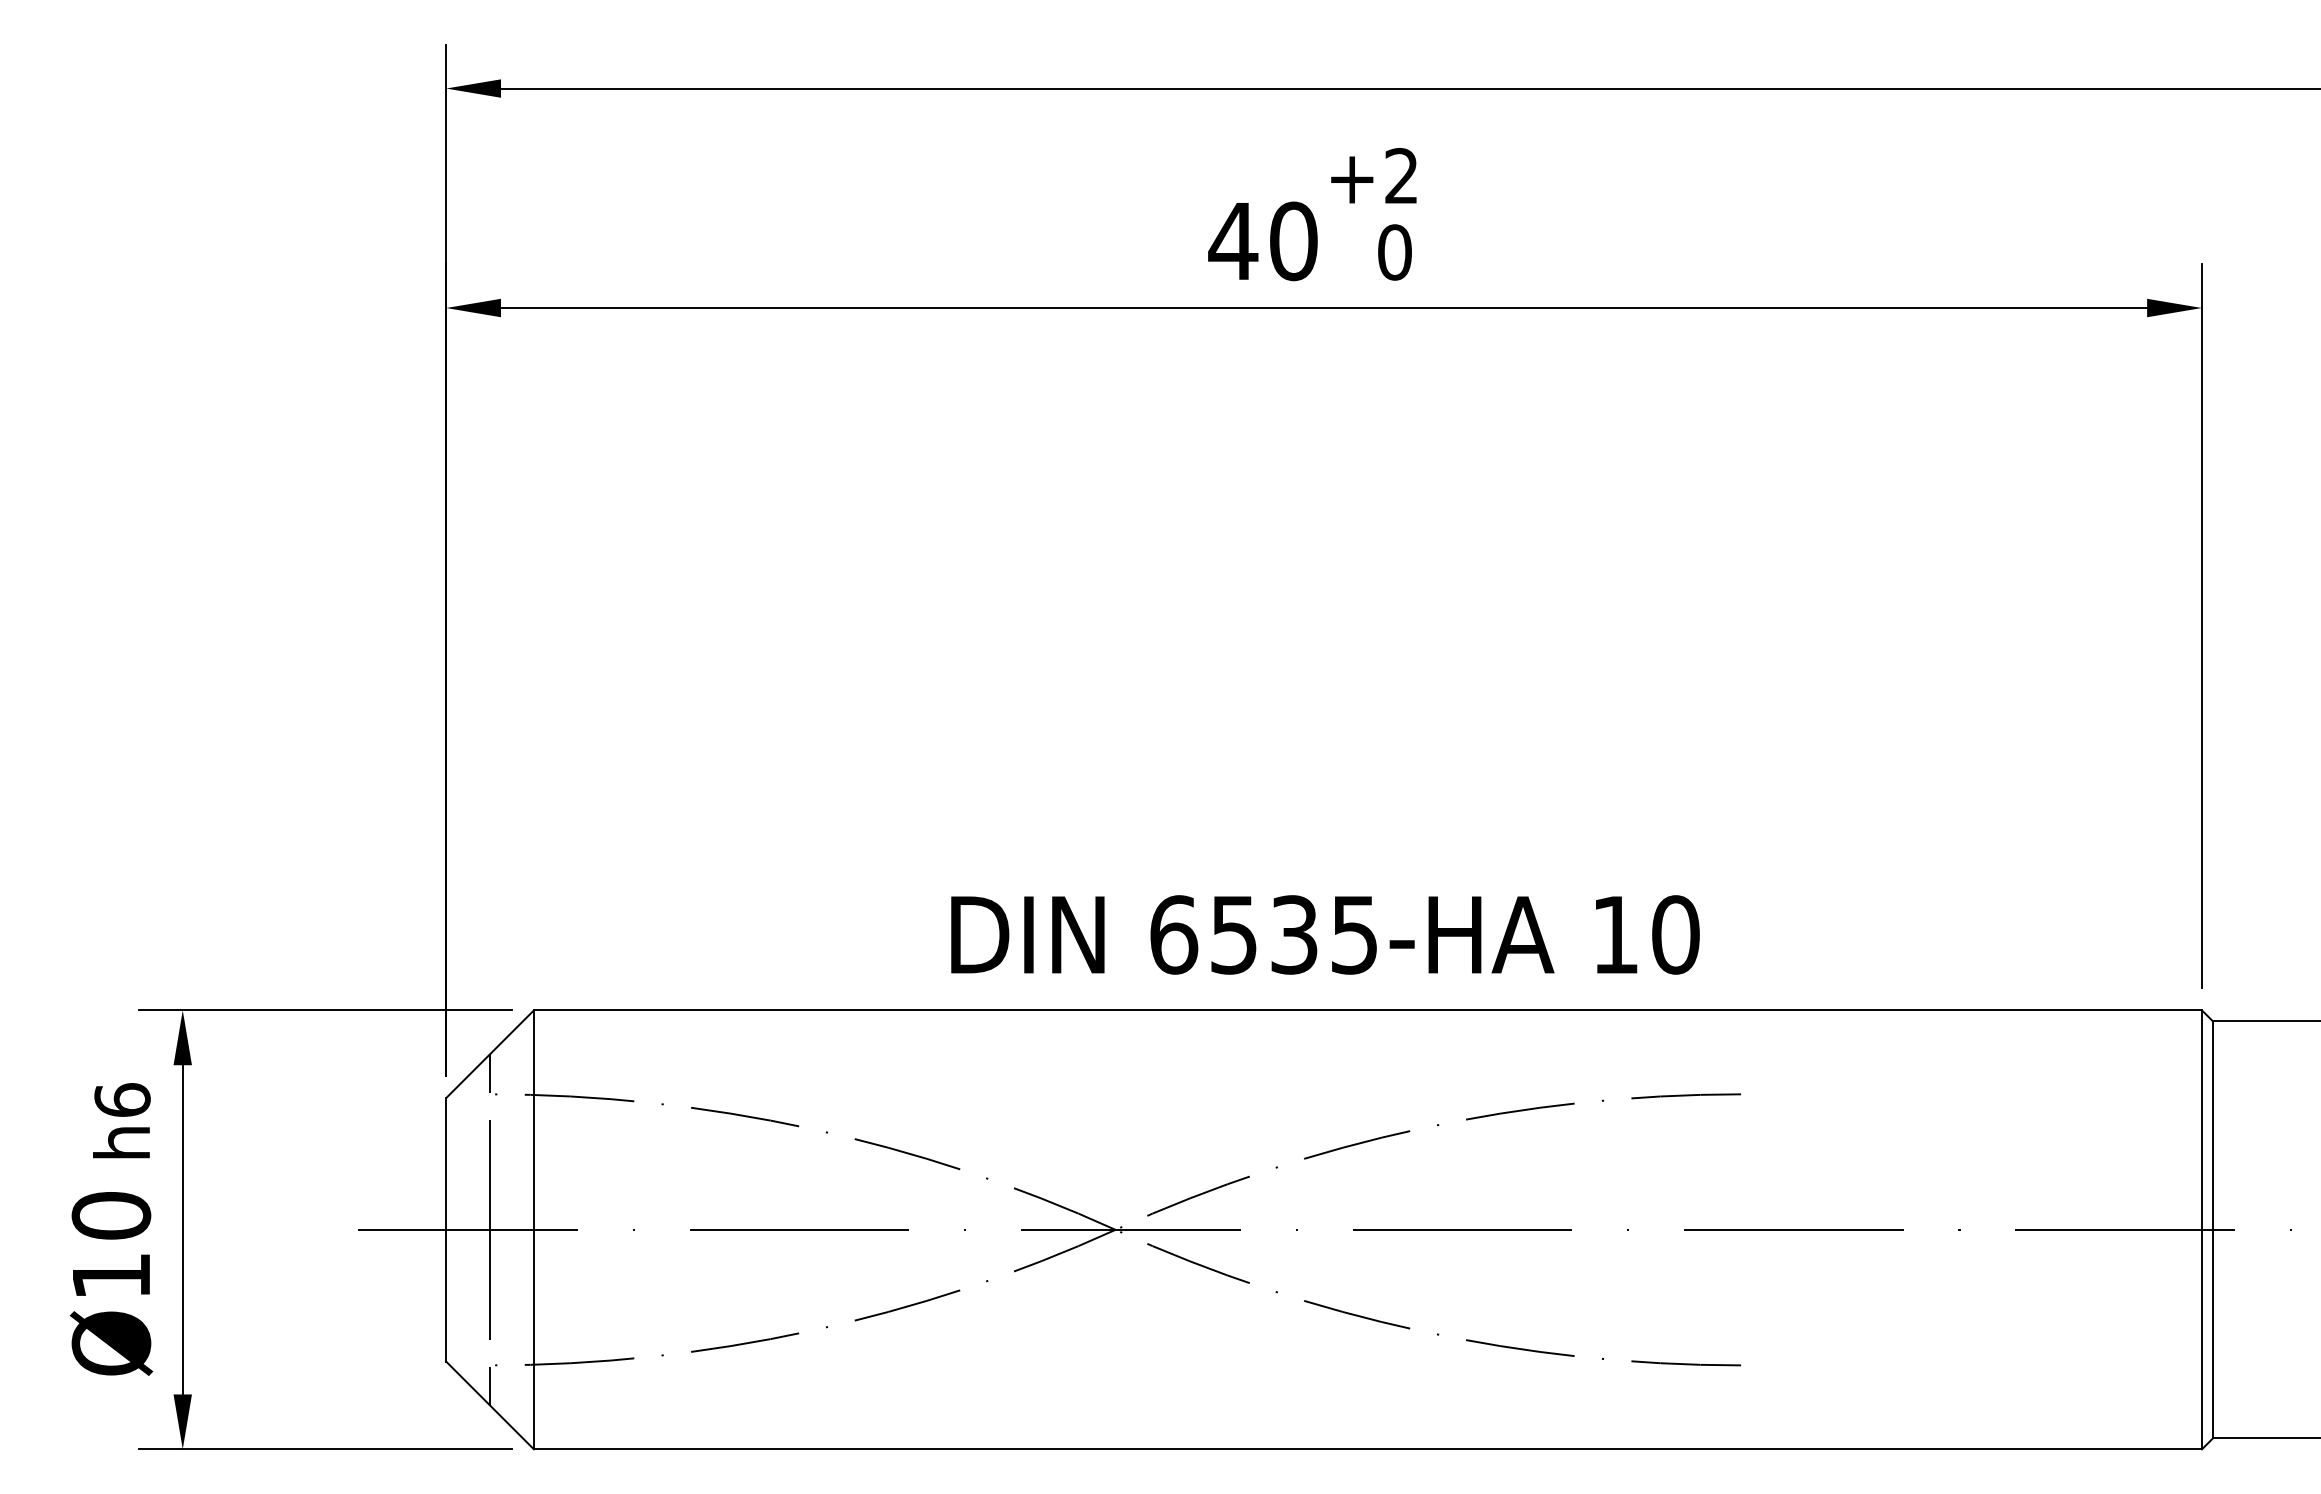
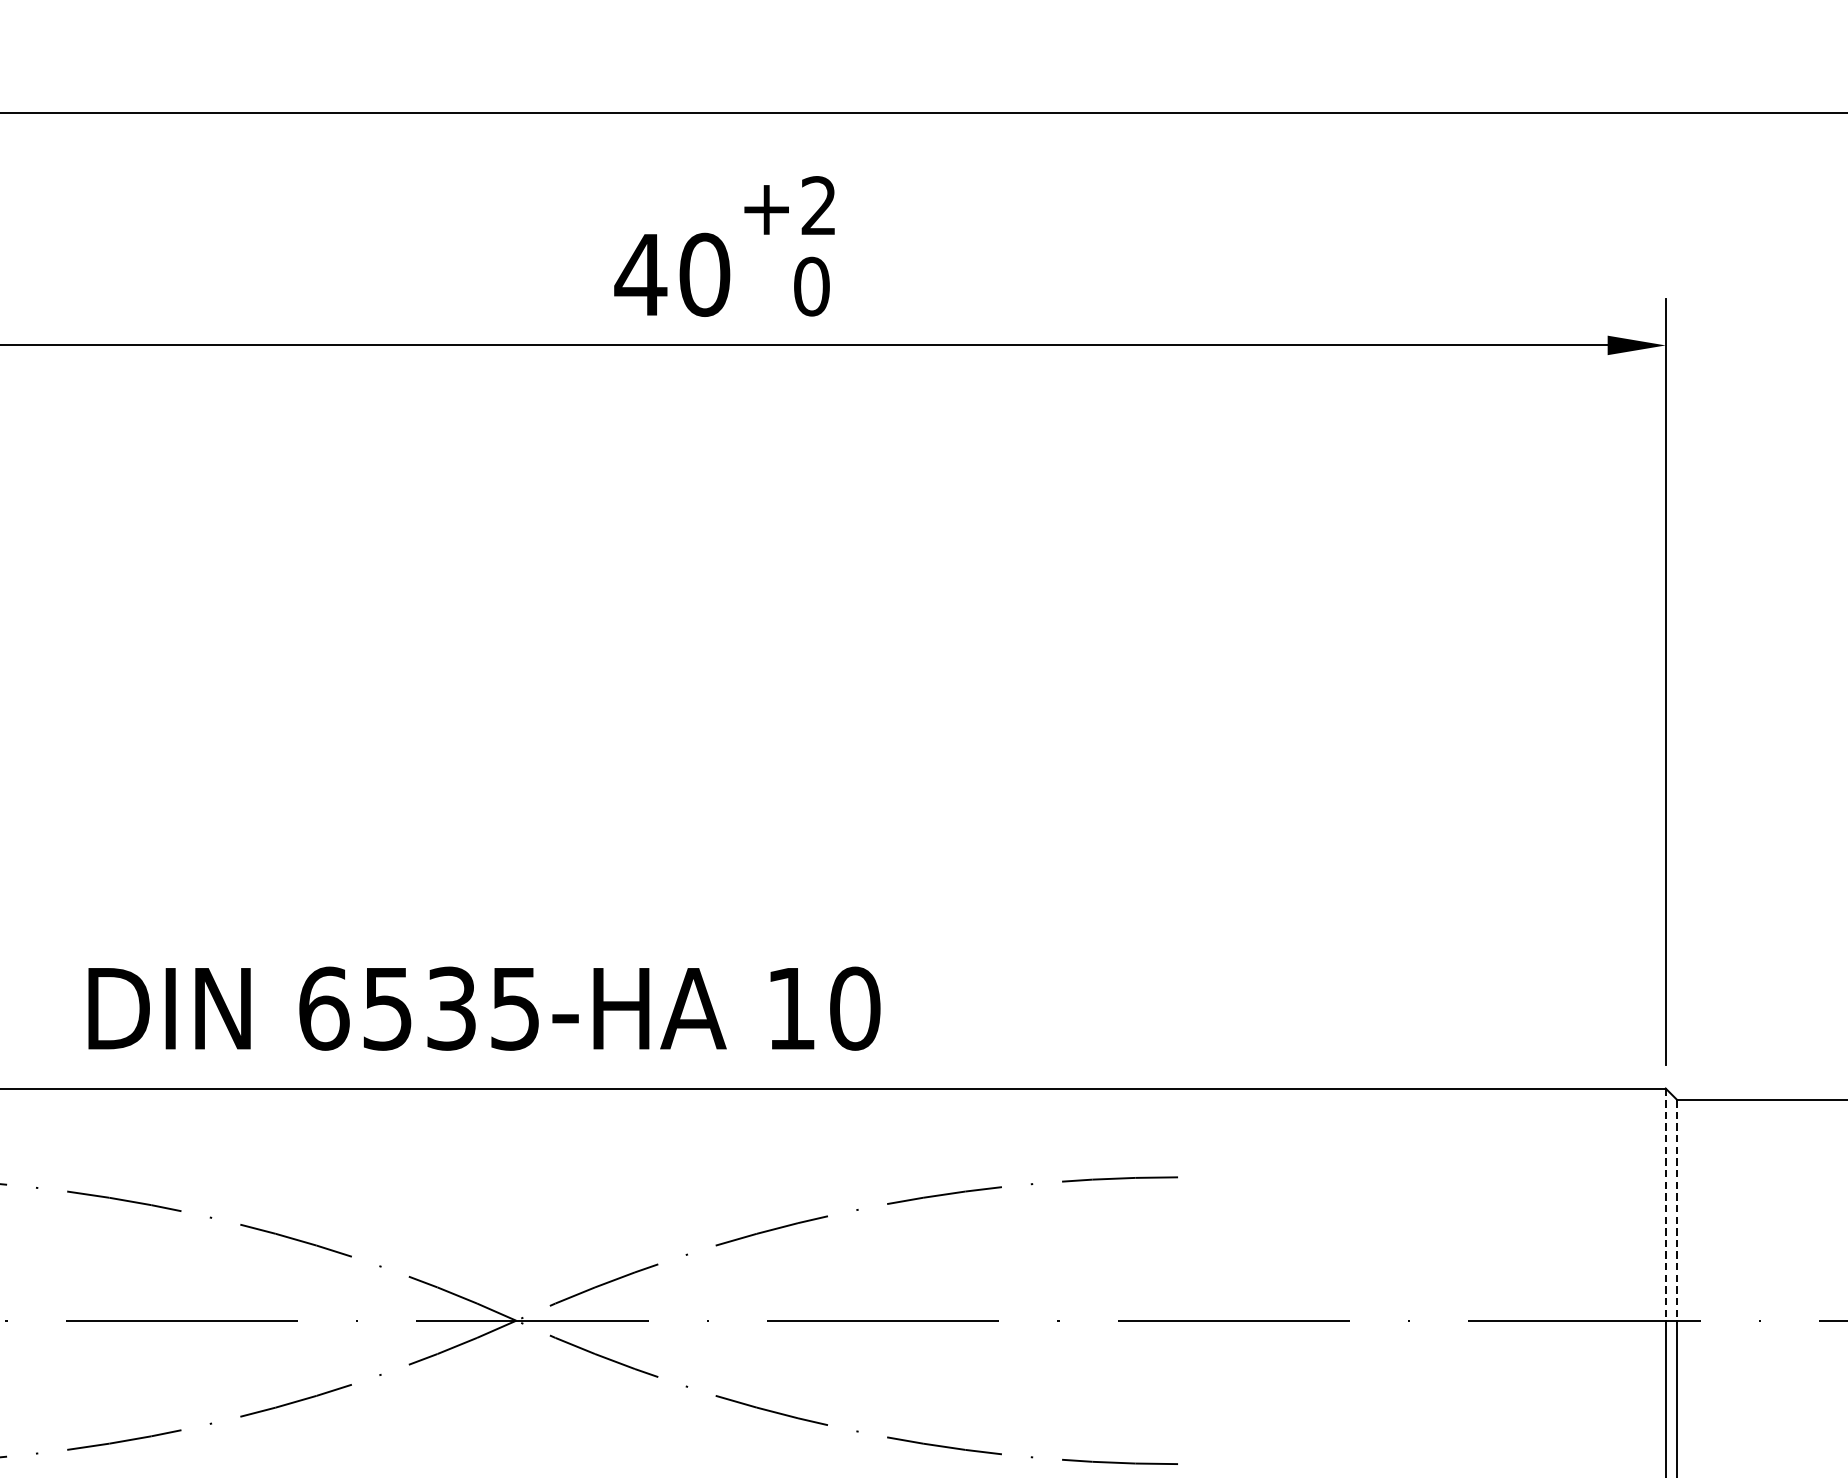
text: (1325, 934) -> (484, 1008), moved
line: (2201, 1120) -> (1665, 1205), solid -> dashed
line: (2212, 1126) -> (1676, 1211), solid -> dashed

